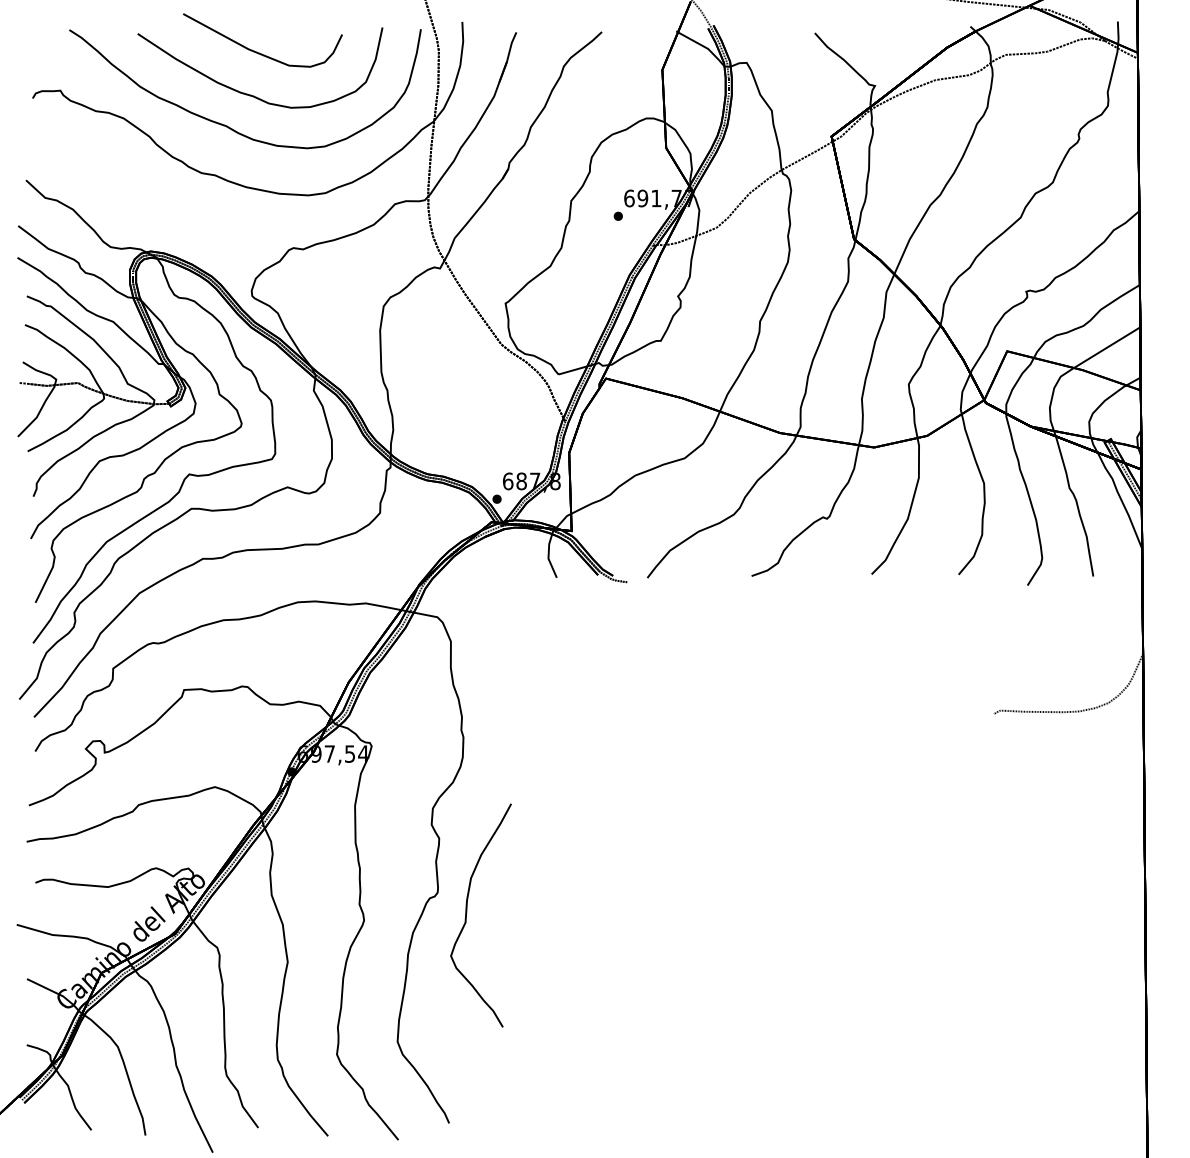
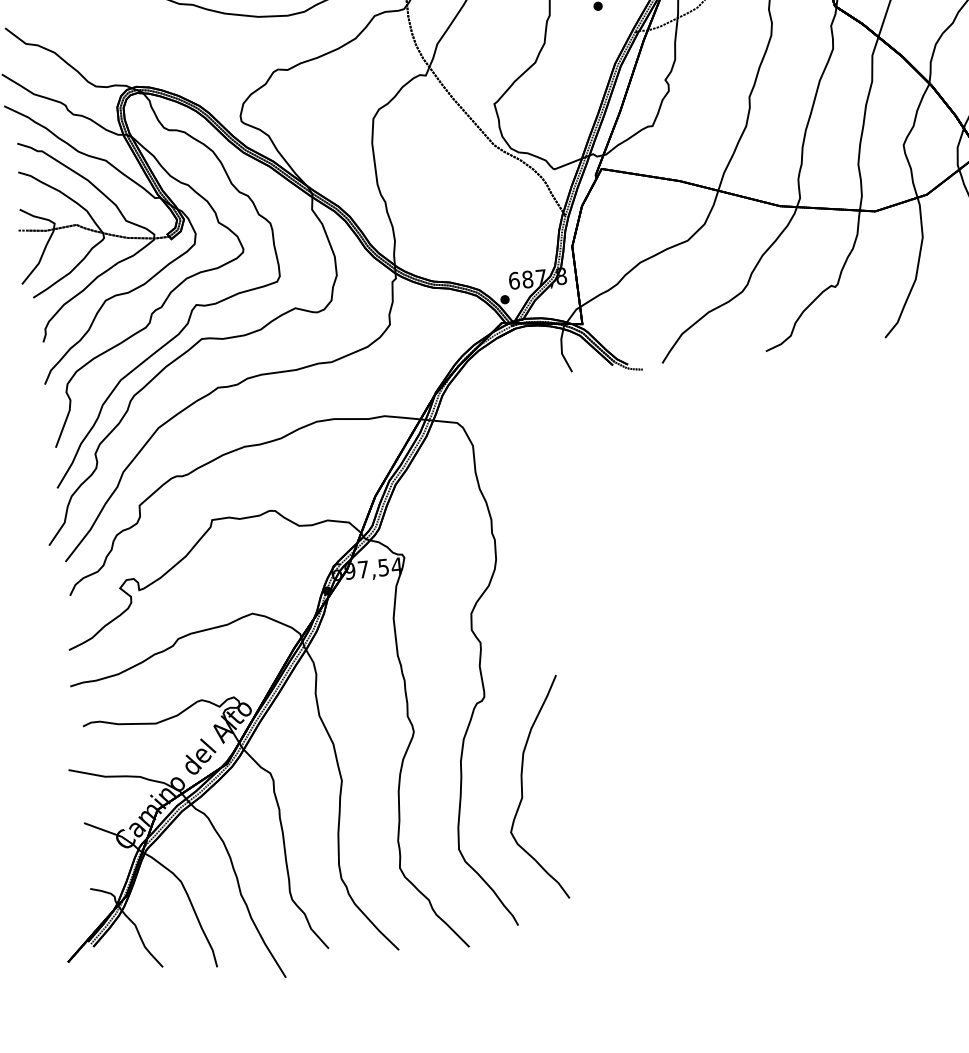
curve: (467, 913) -> (523, 788), moved

